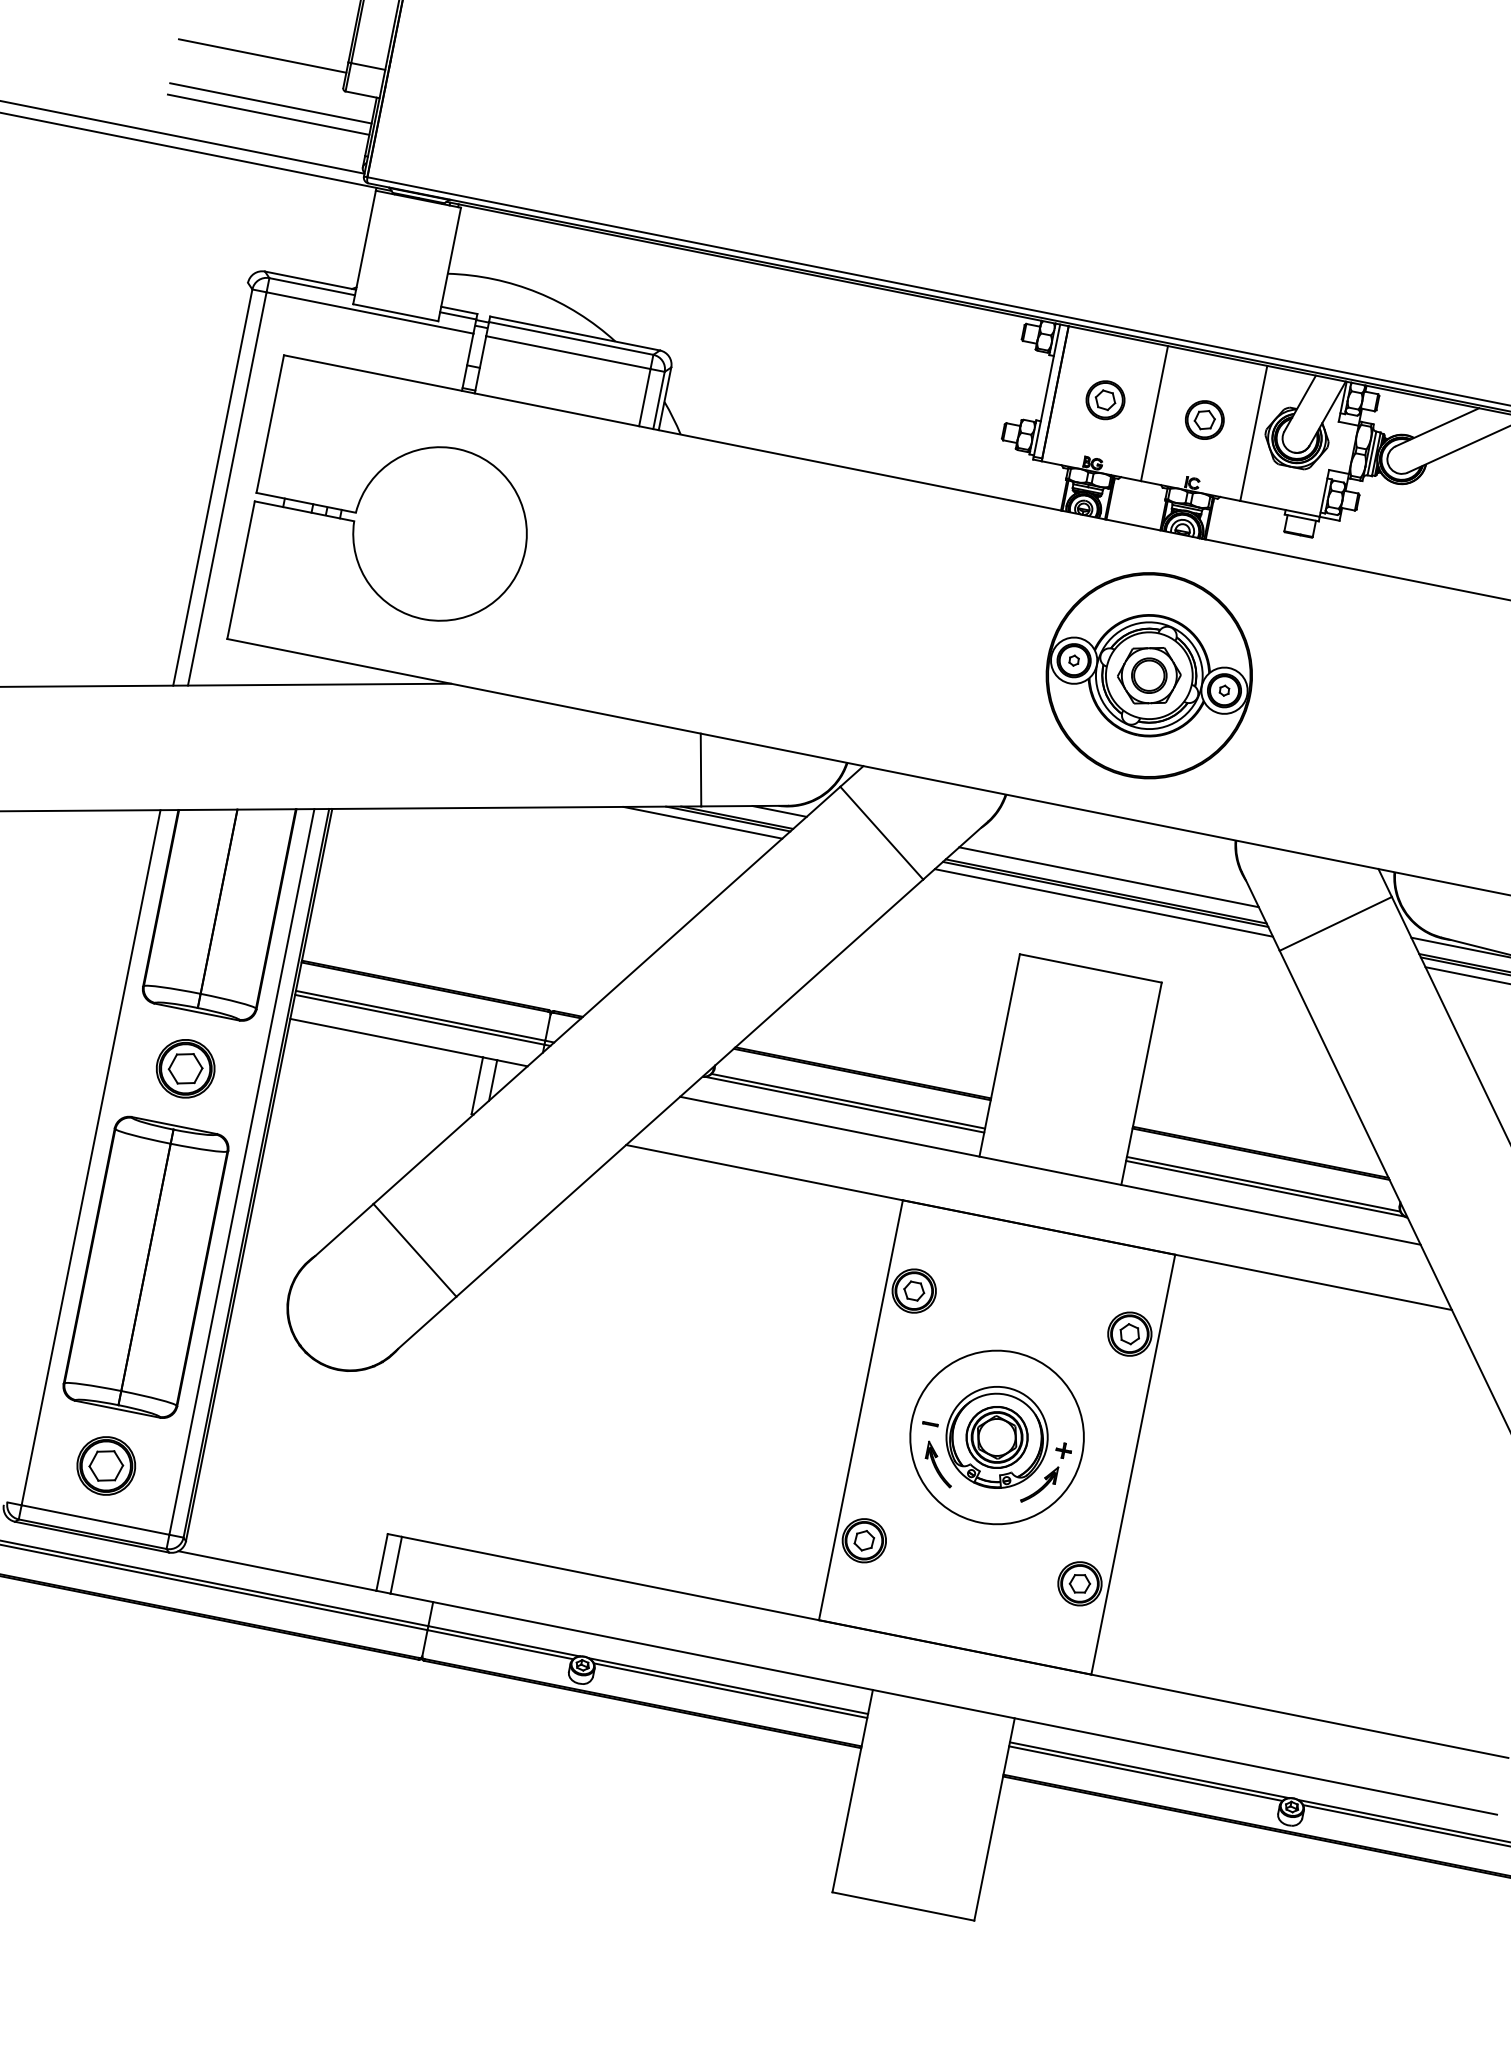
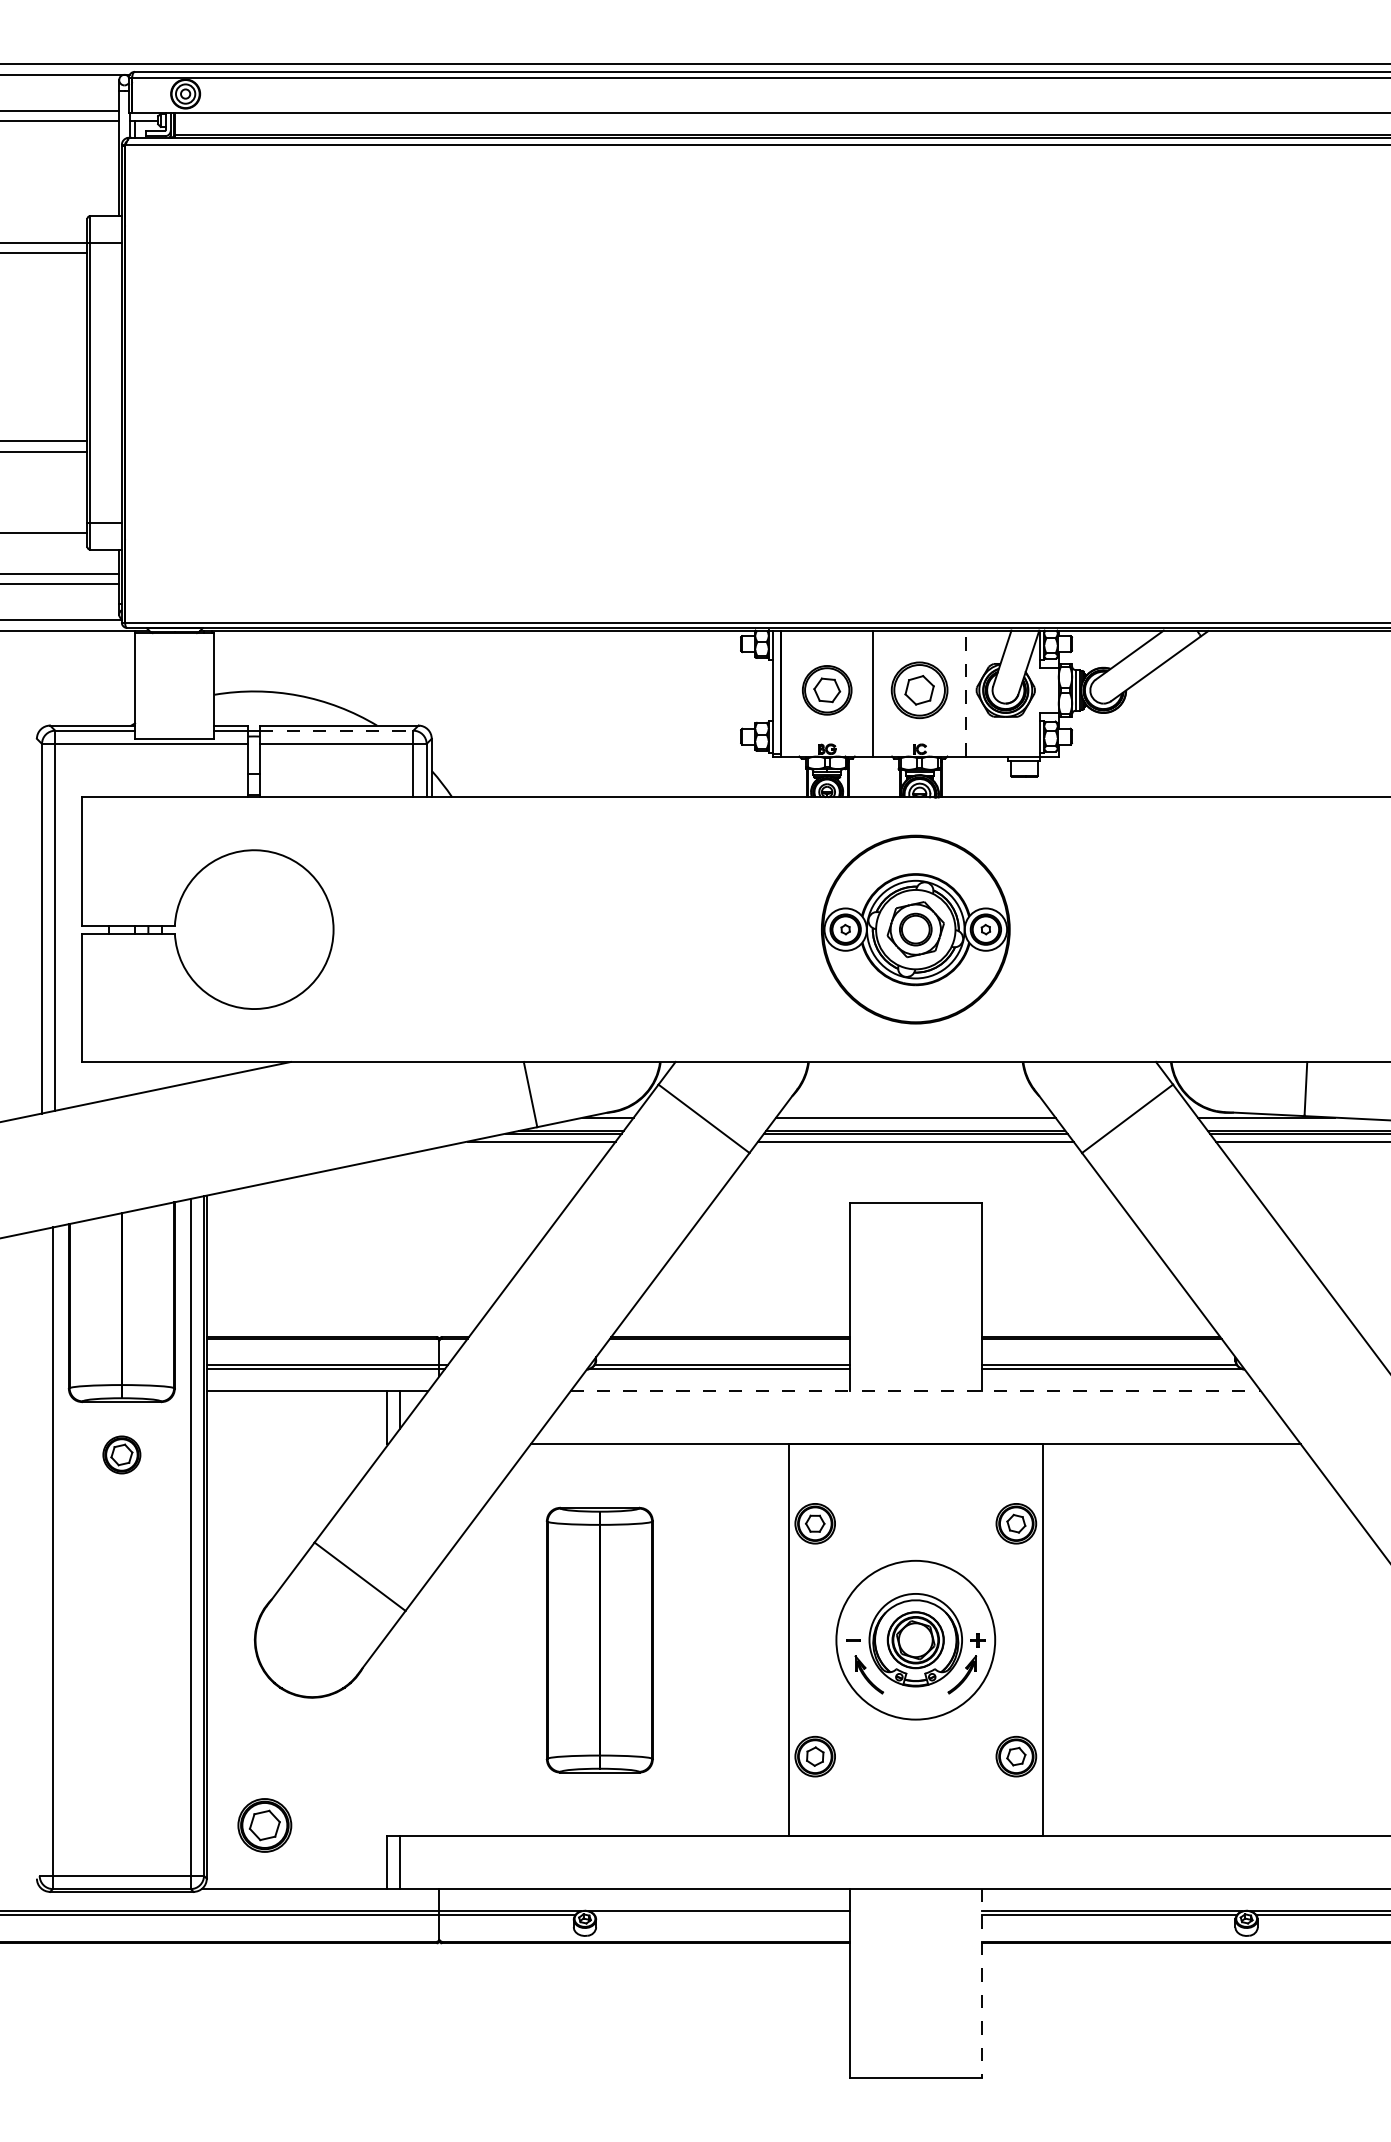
line: (570, 338) -> (336, 730), solid -> dashed
part: (1104, 400) -> (826, 690), size x1.4
part: (1204, 420) -> (919, 690), size x1.6
line: (1254, 433) -> (966, 693), solid -> dashed
part: (185, 1068) -> (121, 1454), size x0.7
line: (1051, 1170) -> (916, 1391), solid -> dashed
part: (145, 1266) -> (599, 1639), moved
part: (105, 1465) -> (264, 1825), moved
line: (729, 1690) -> (721, 1915), removed
line: (994, 1819) -> (981, 1983), solid -> dashed

